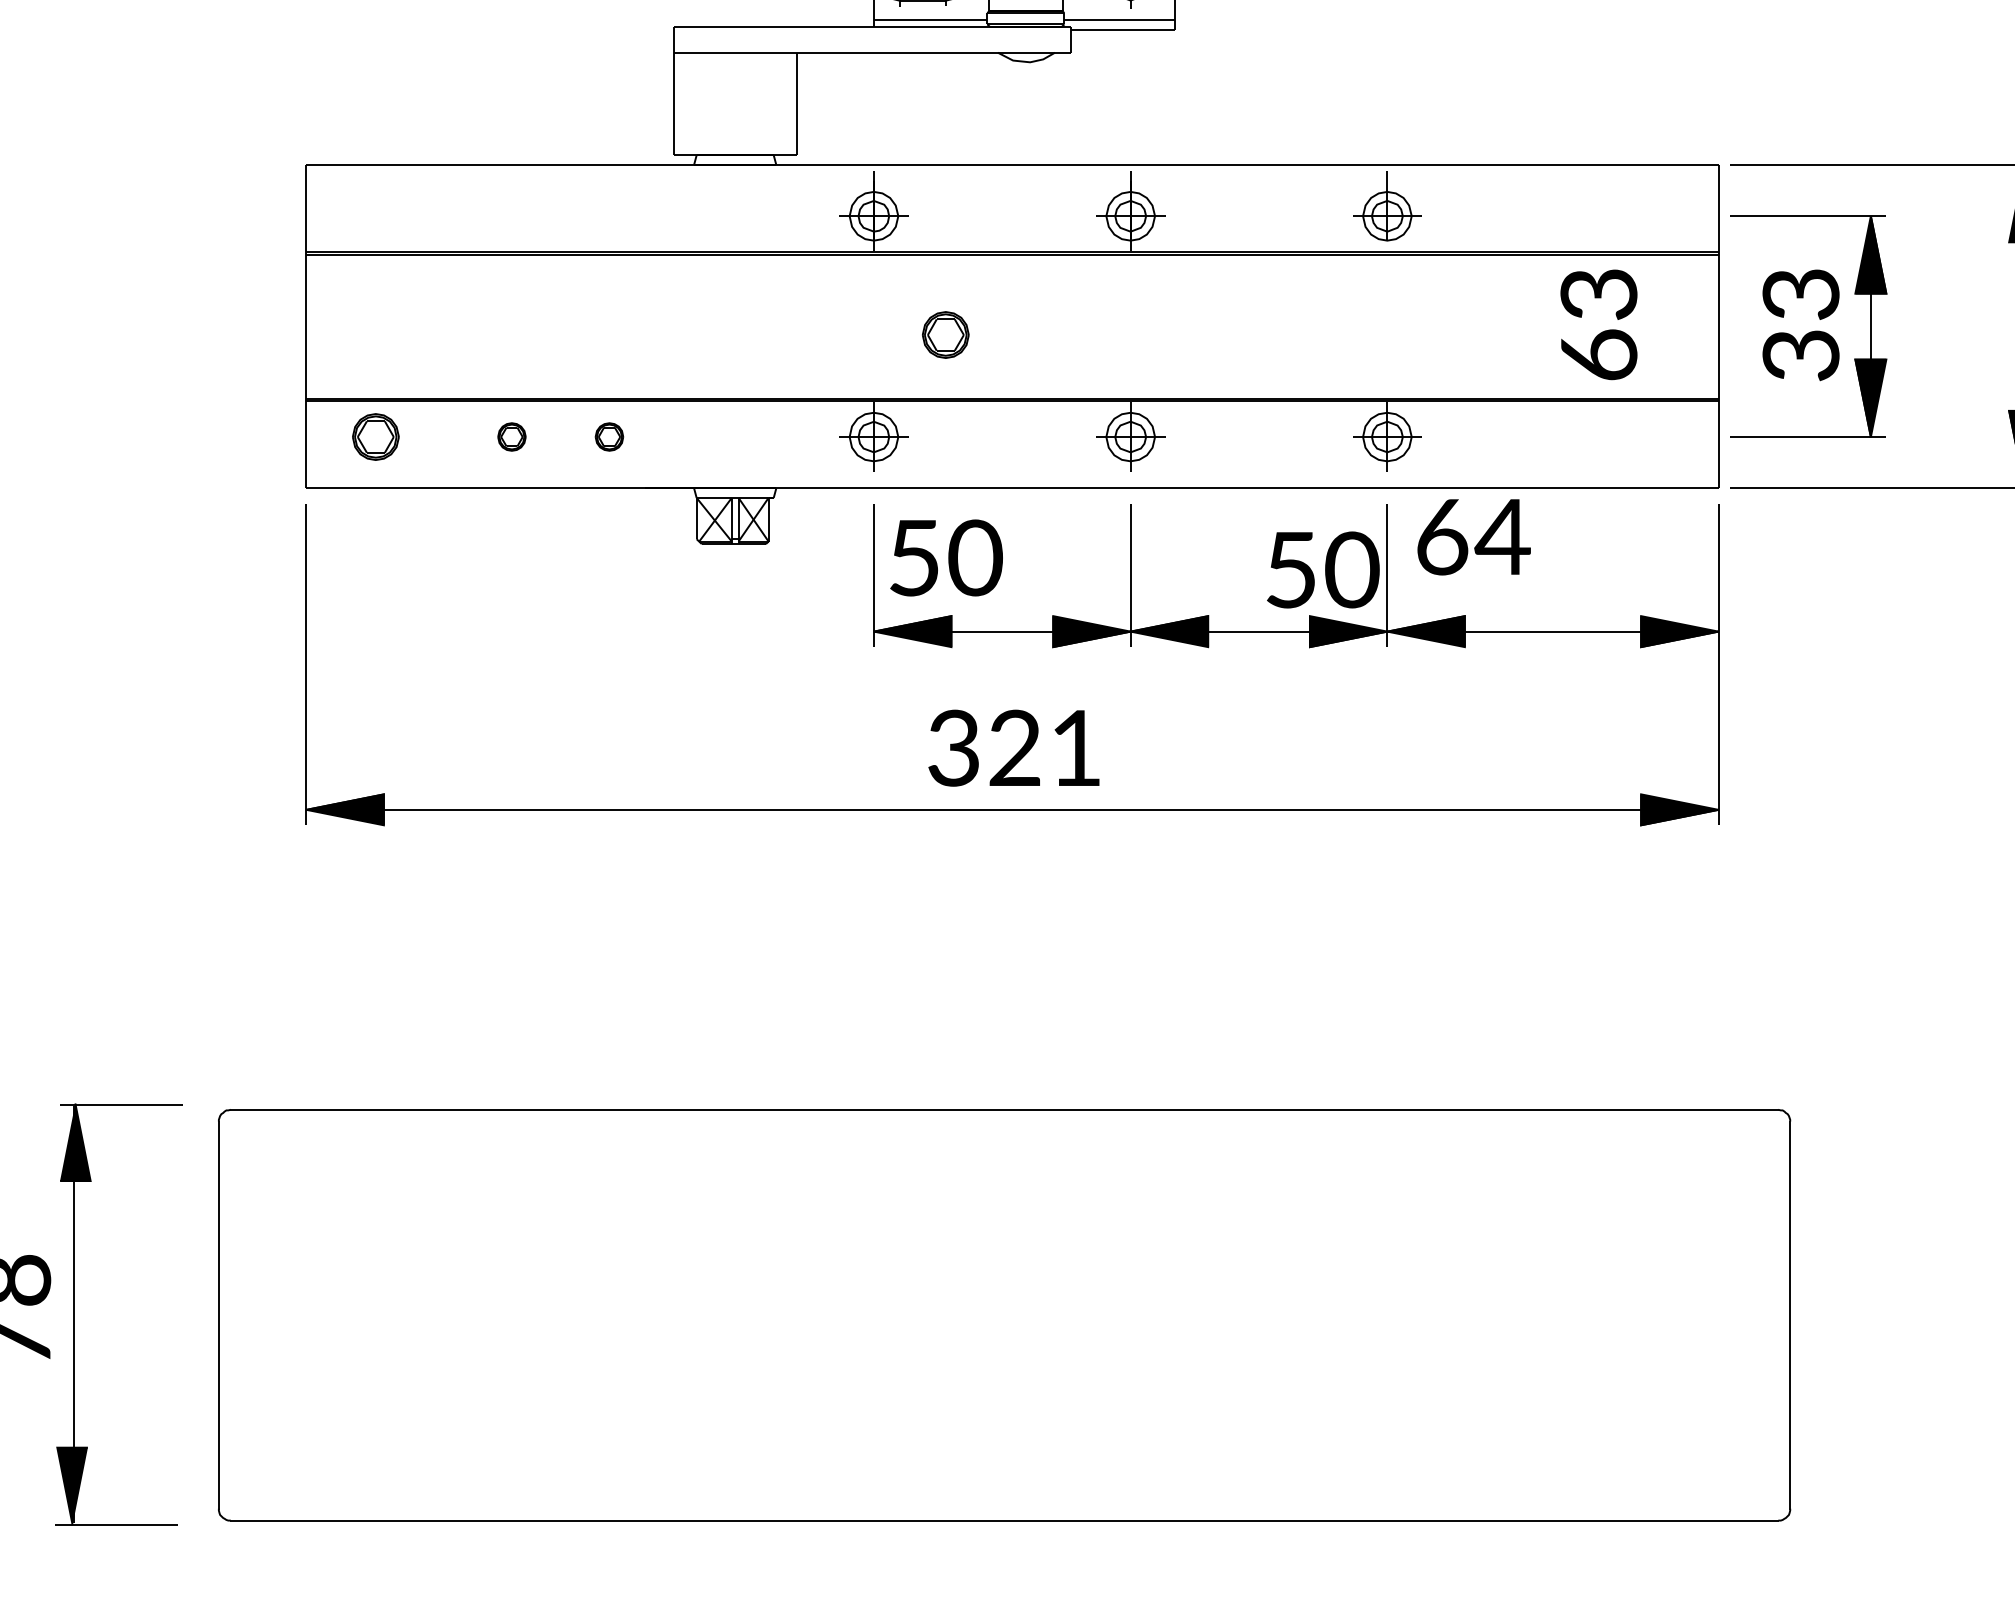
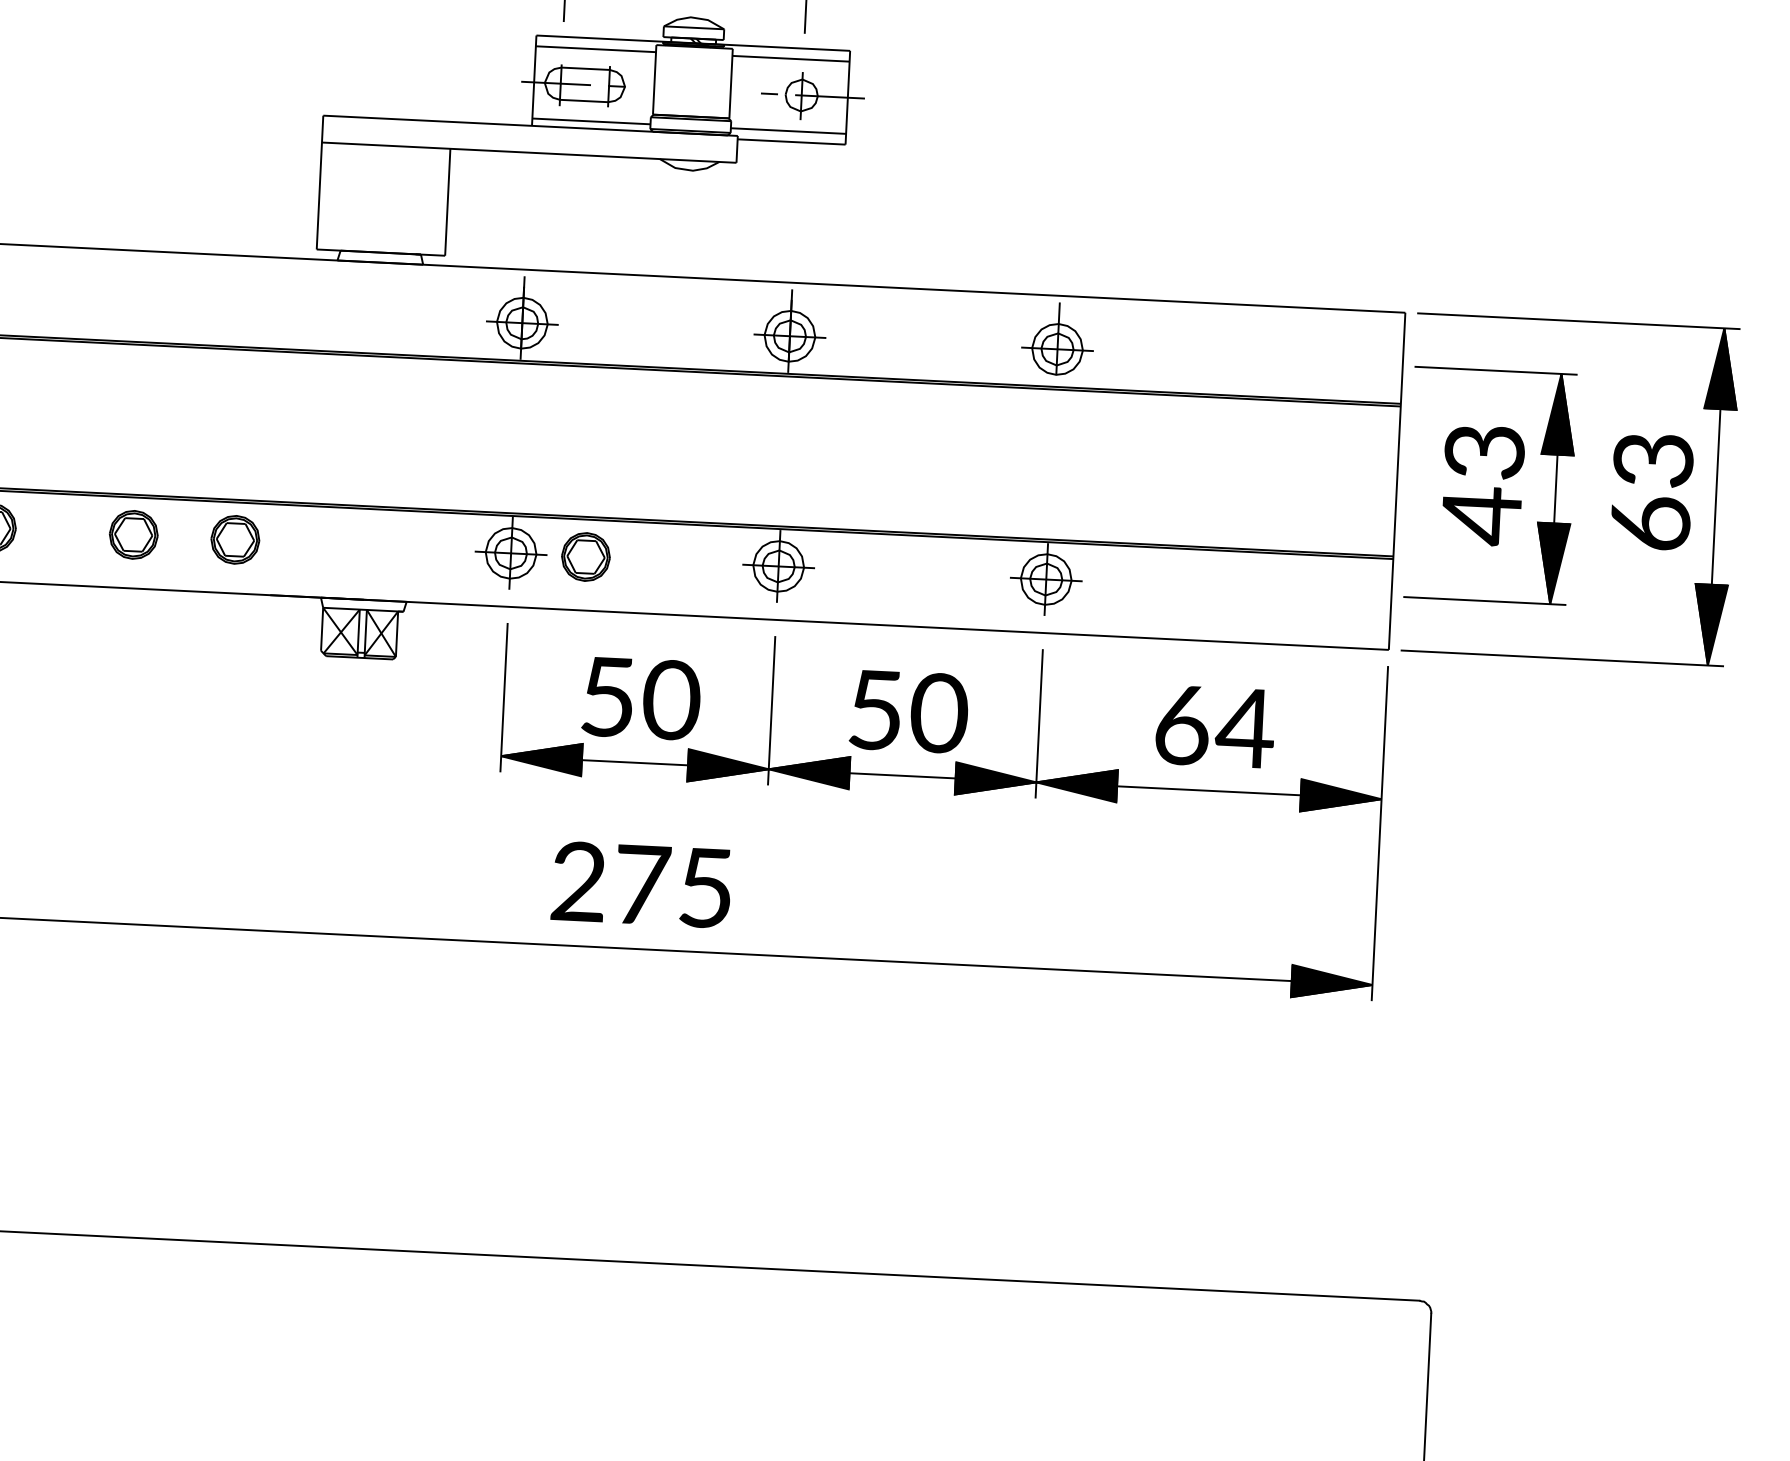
text: (1598, 324) -> (1651, 491), moved
part: (945, 334) -> (585, 556), moved
text: (1800, 355) -> (1481, 515), 33 -> 43
part: (511, 436) -> (133, 534), size x1.67
part: (609, 436) -> (235, 539), size x1.67
text: (1473, 537) -> (1214, 727), moved
text: (946, 557) -> (641, 698), moved
text: (1323, 569) -> (909, 711), moved
text: (1013, 747) -> (640, 884), 321 -> 275

